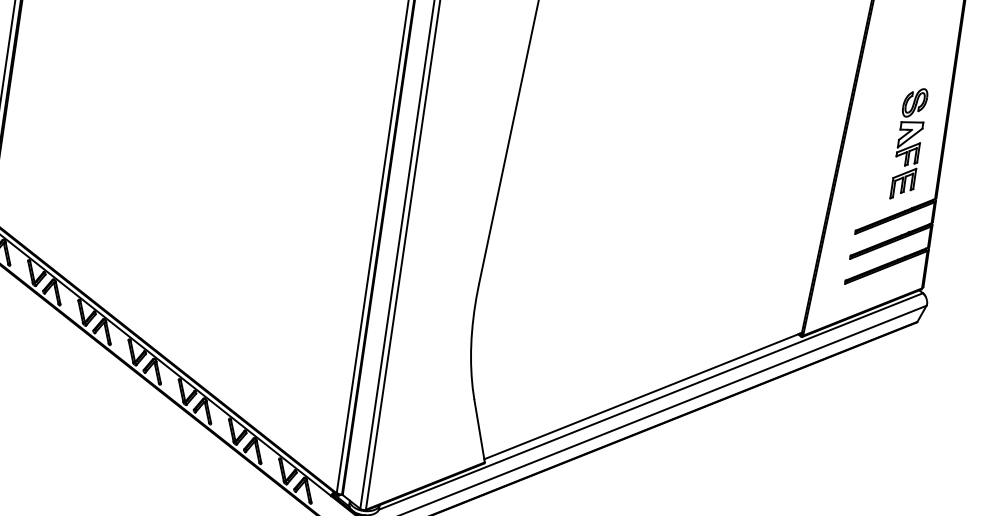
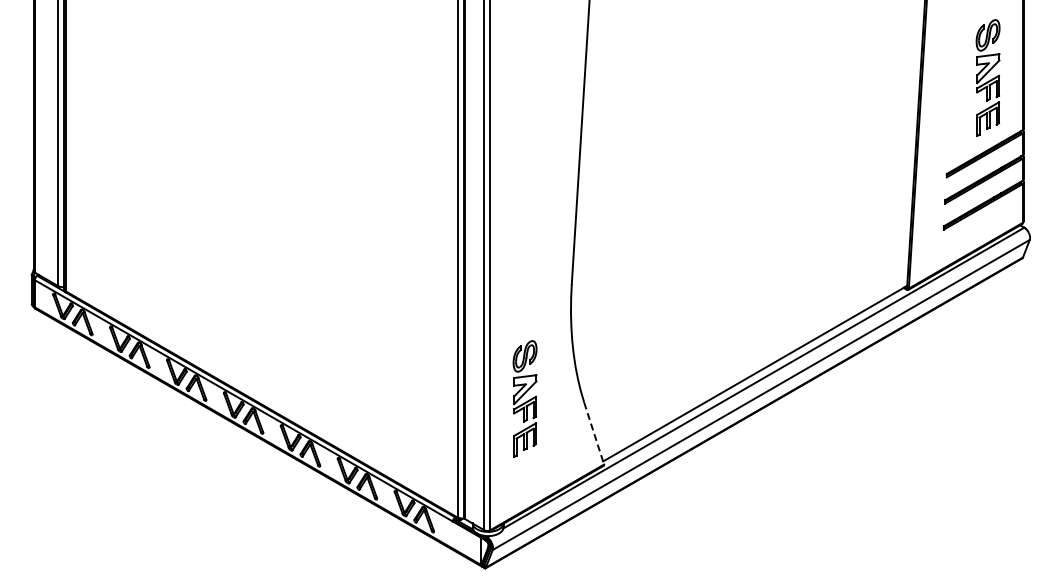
part: (417, 387) -> (524, 398), added
line: (479, 432) -> (594, 434), solid -> dashed

